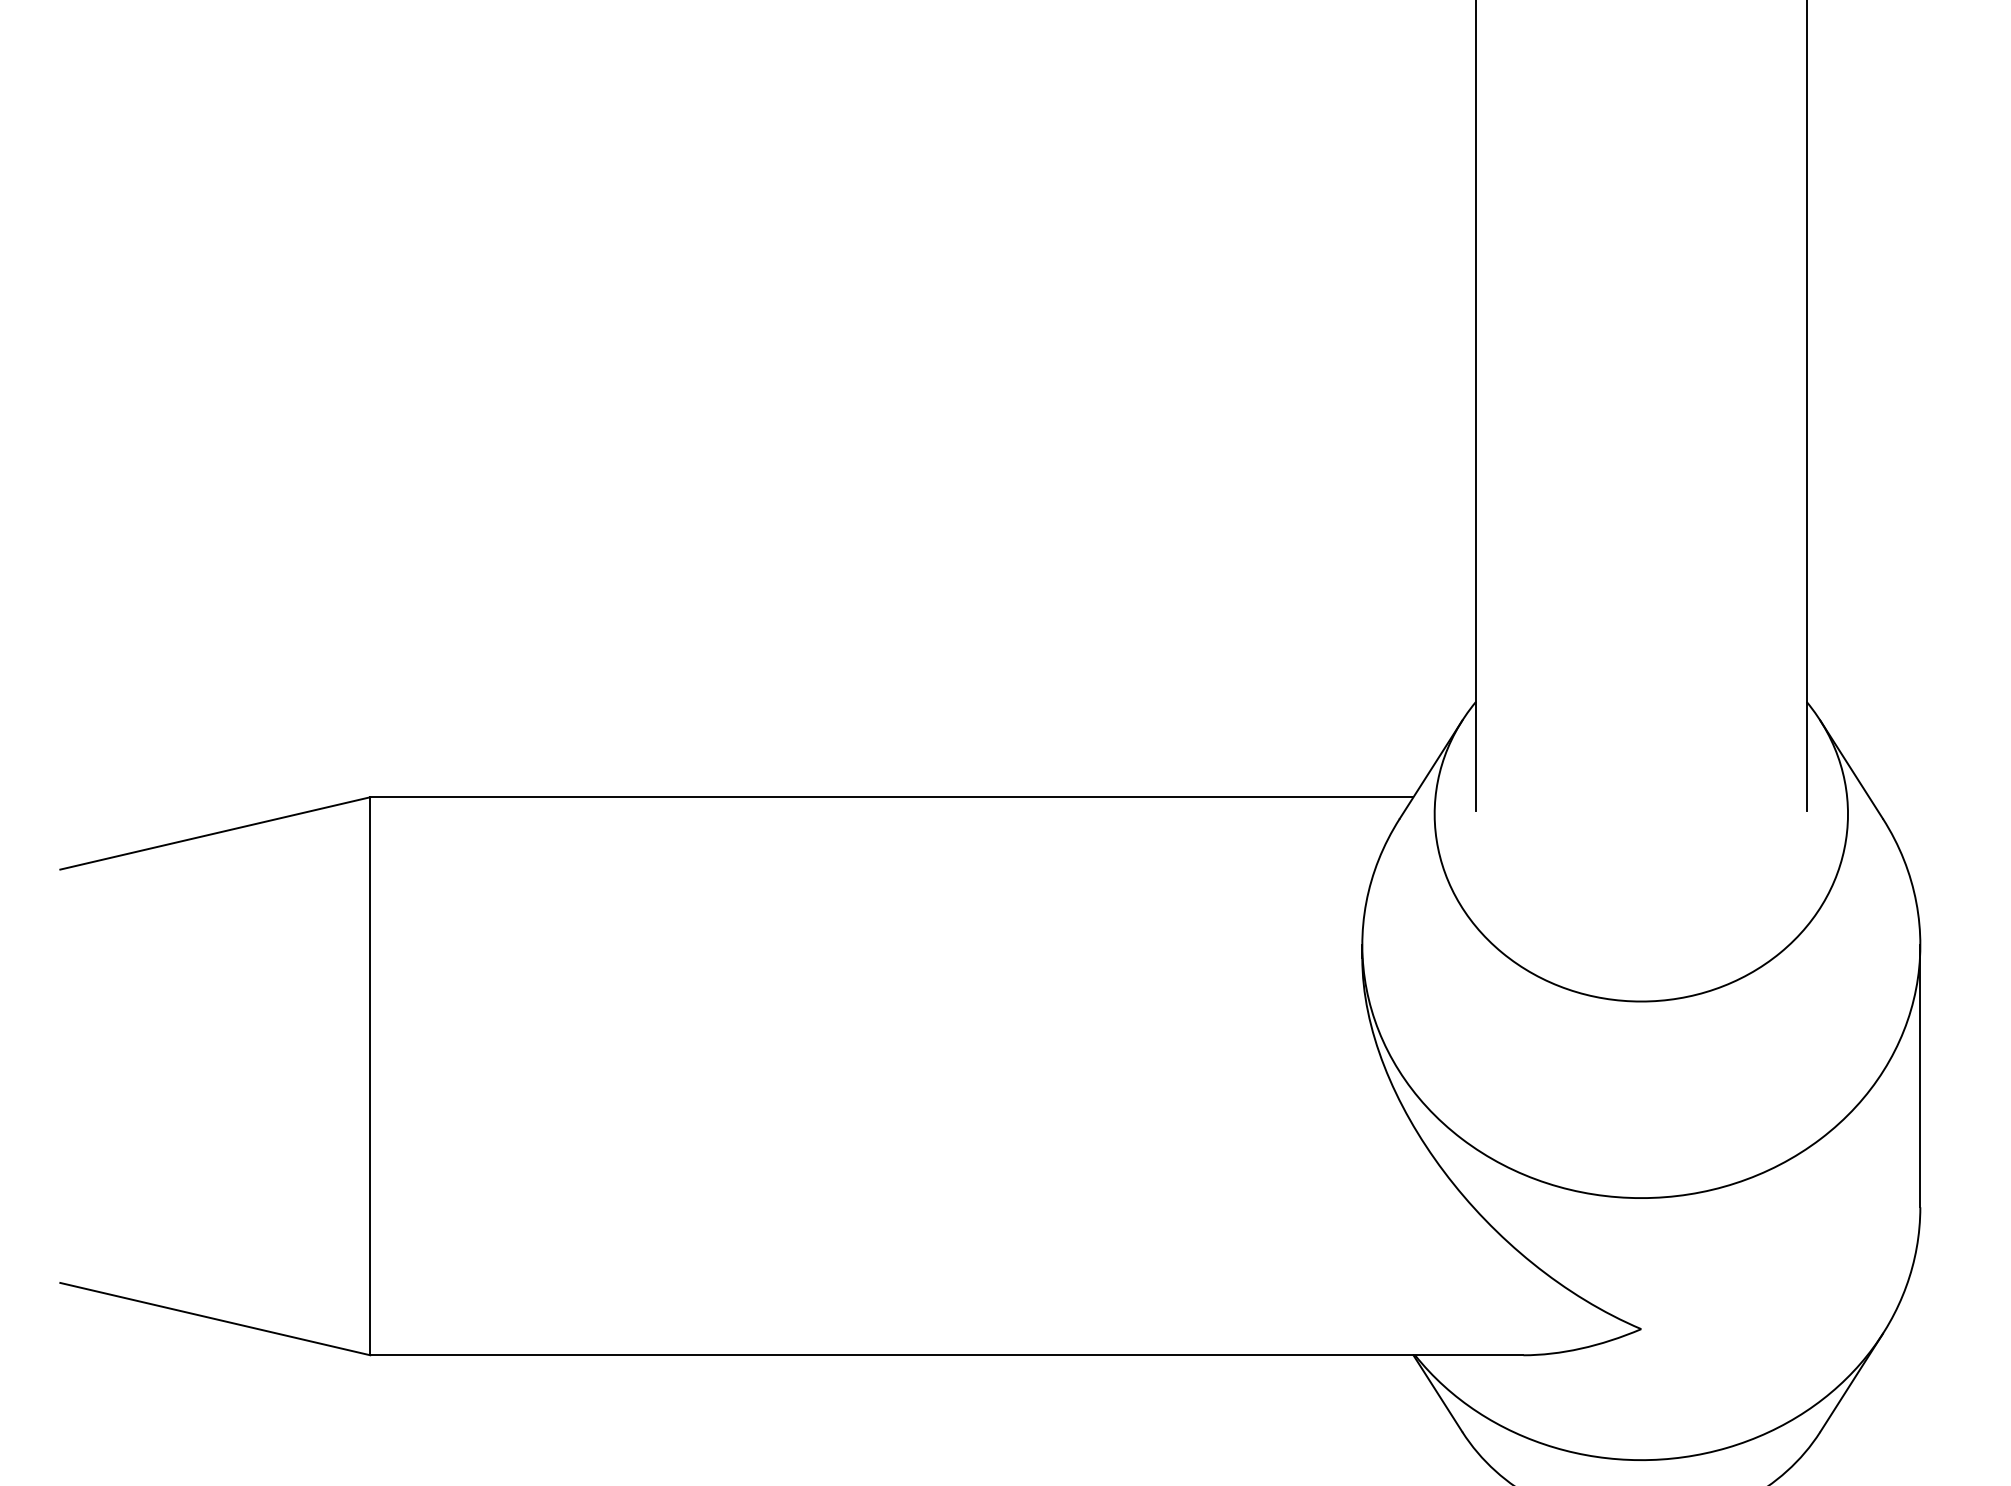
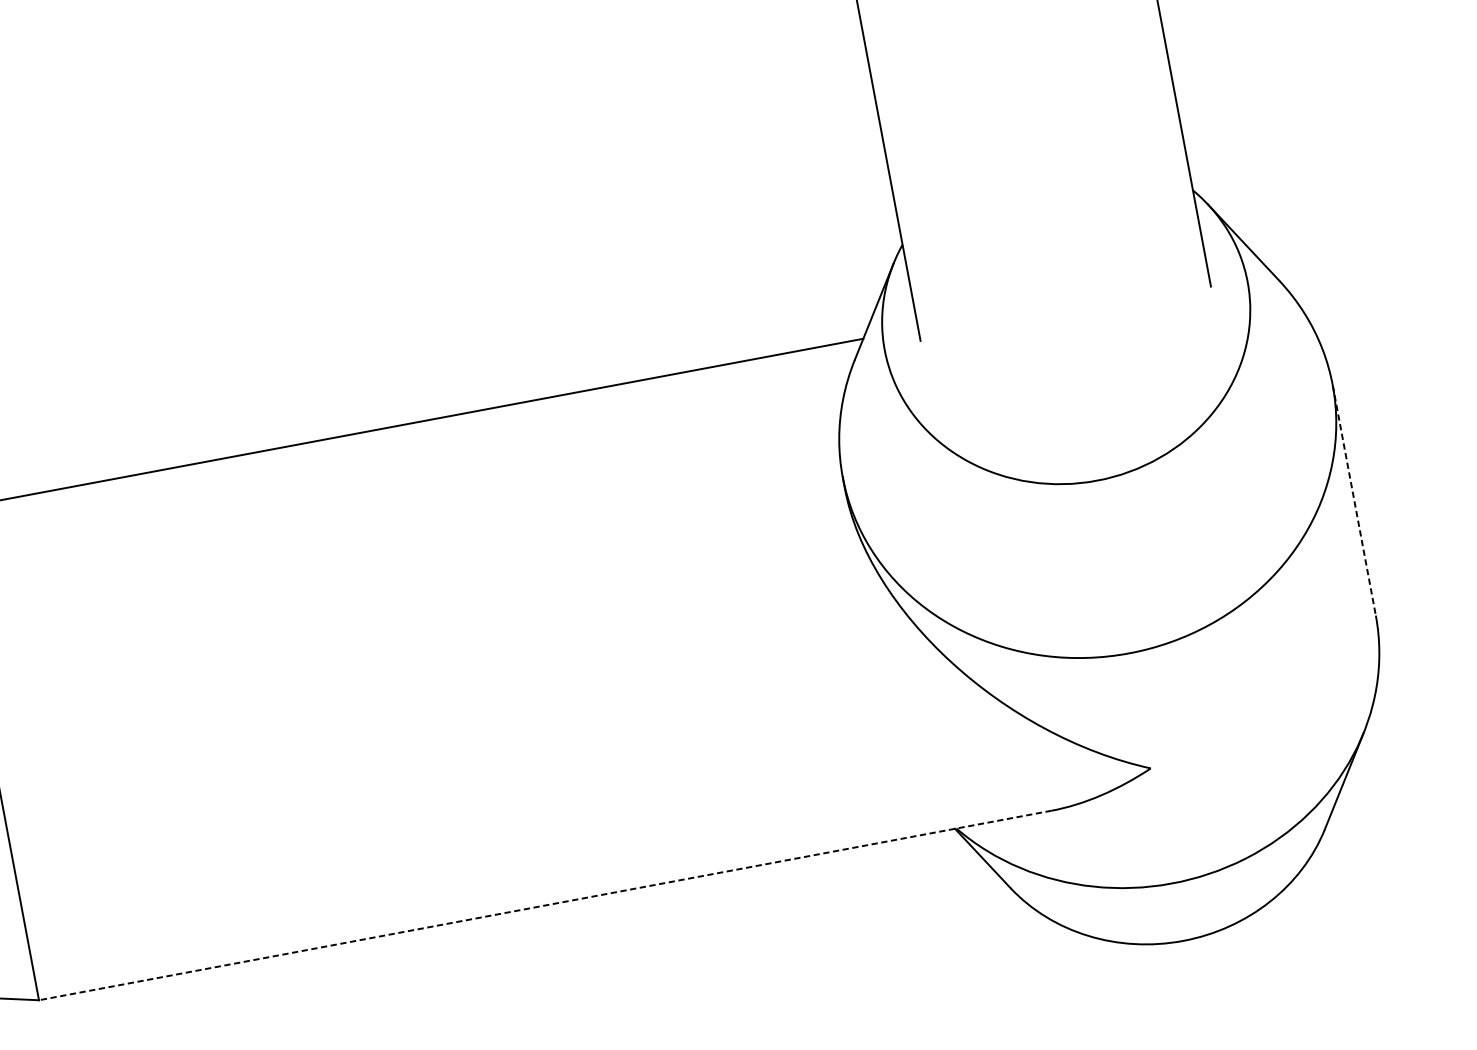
line: (1920, 1076) -> (1354, 500), solid -> dashed
line: (946, 1355) -> (545, 905), solid -> dashed

